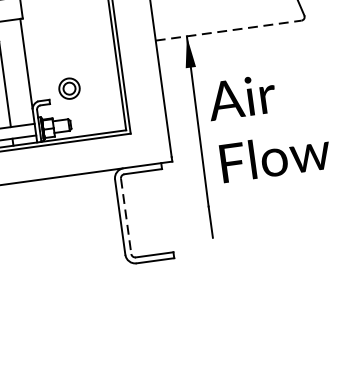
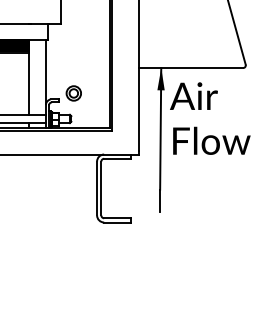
line: (229, 31) -> (191, 68), dashed -> solid
text: (269, 125) -> (210, 118), moved
line: (126, 216) -> (101, 188), dashed -> solid

